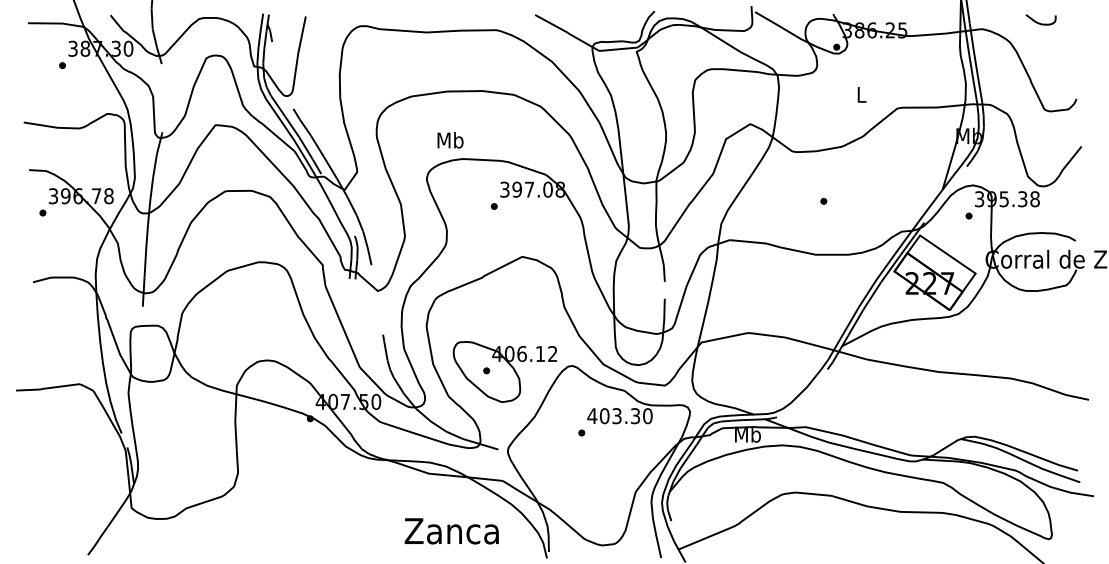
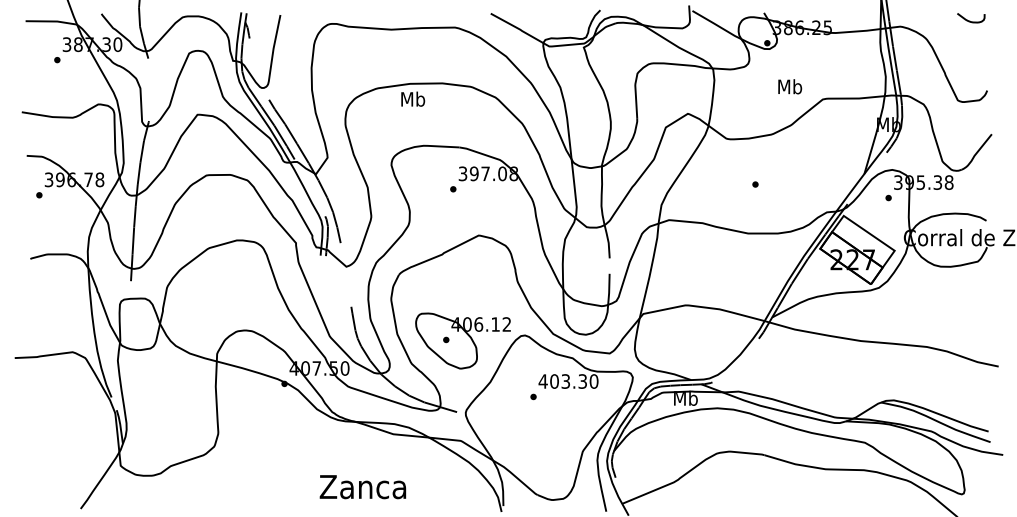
curve: (1039, 22) -> (969, 20), moved
text: (861, 94) -> (790, 86), L -> Mb
text: (450, 140) -> (413, 99), moved
text: (451, 531) -> (362, 487), moved

